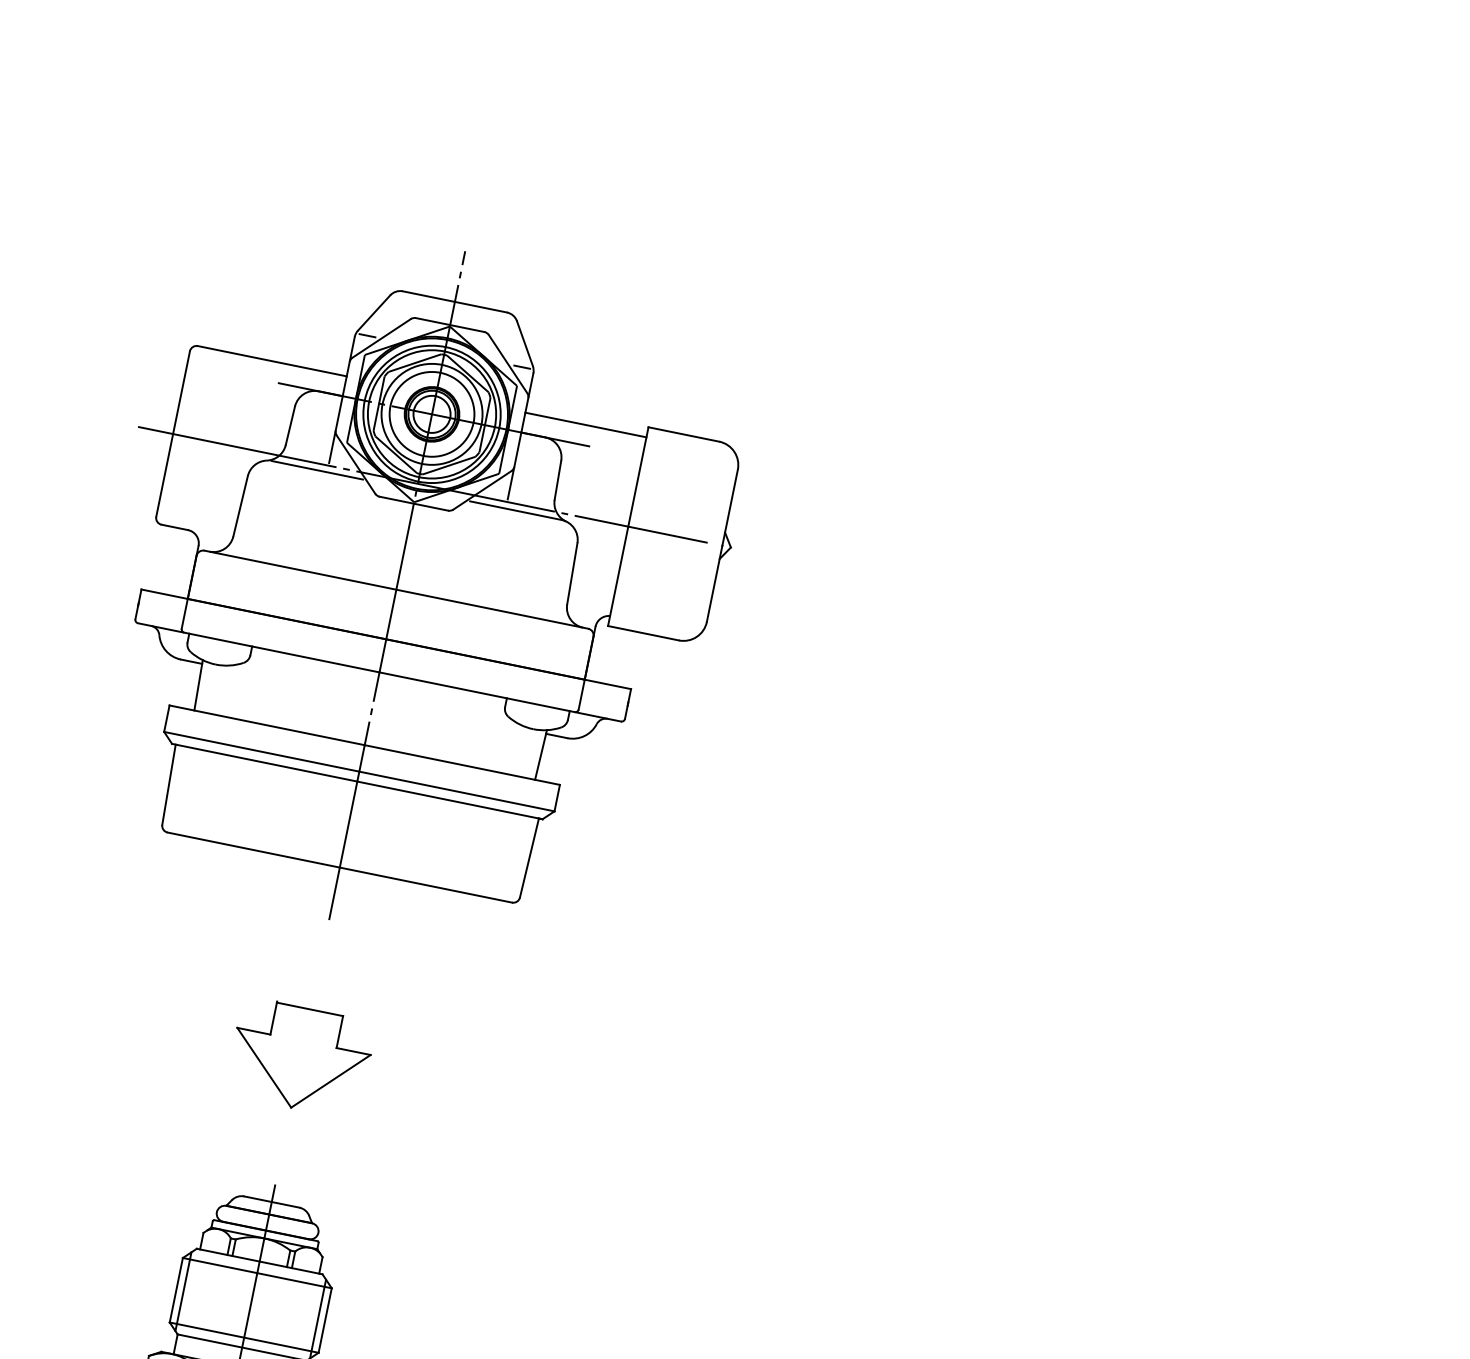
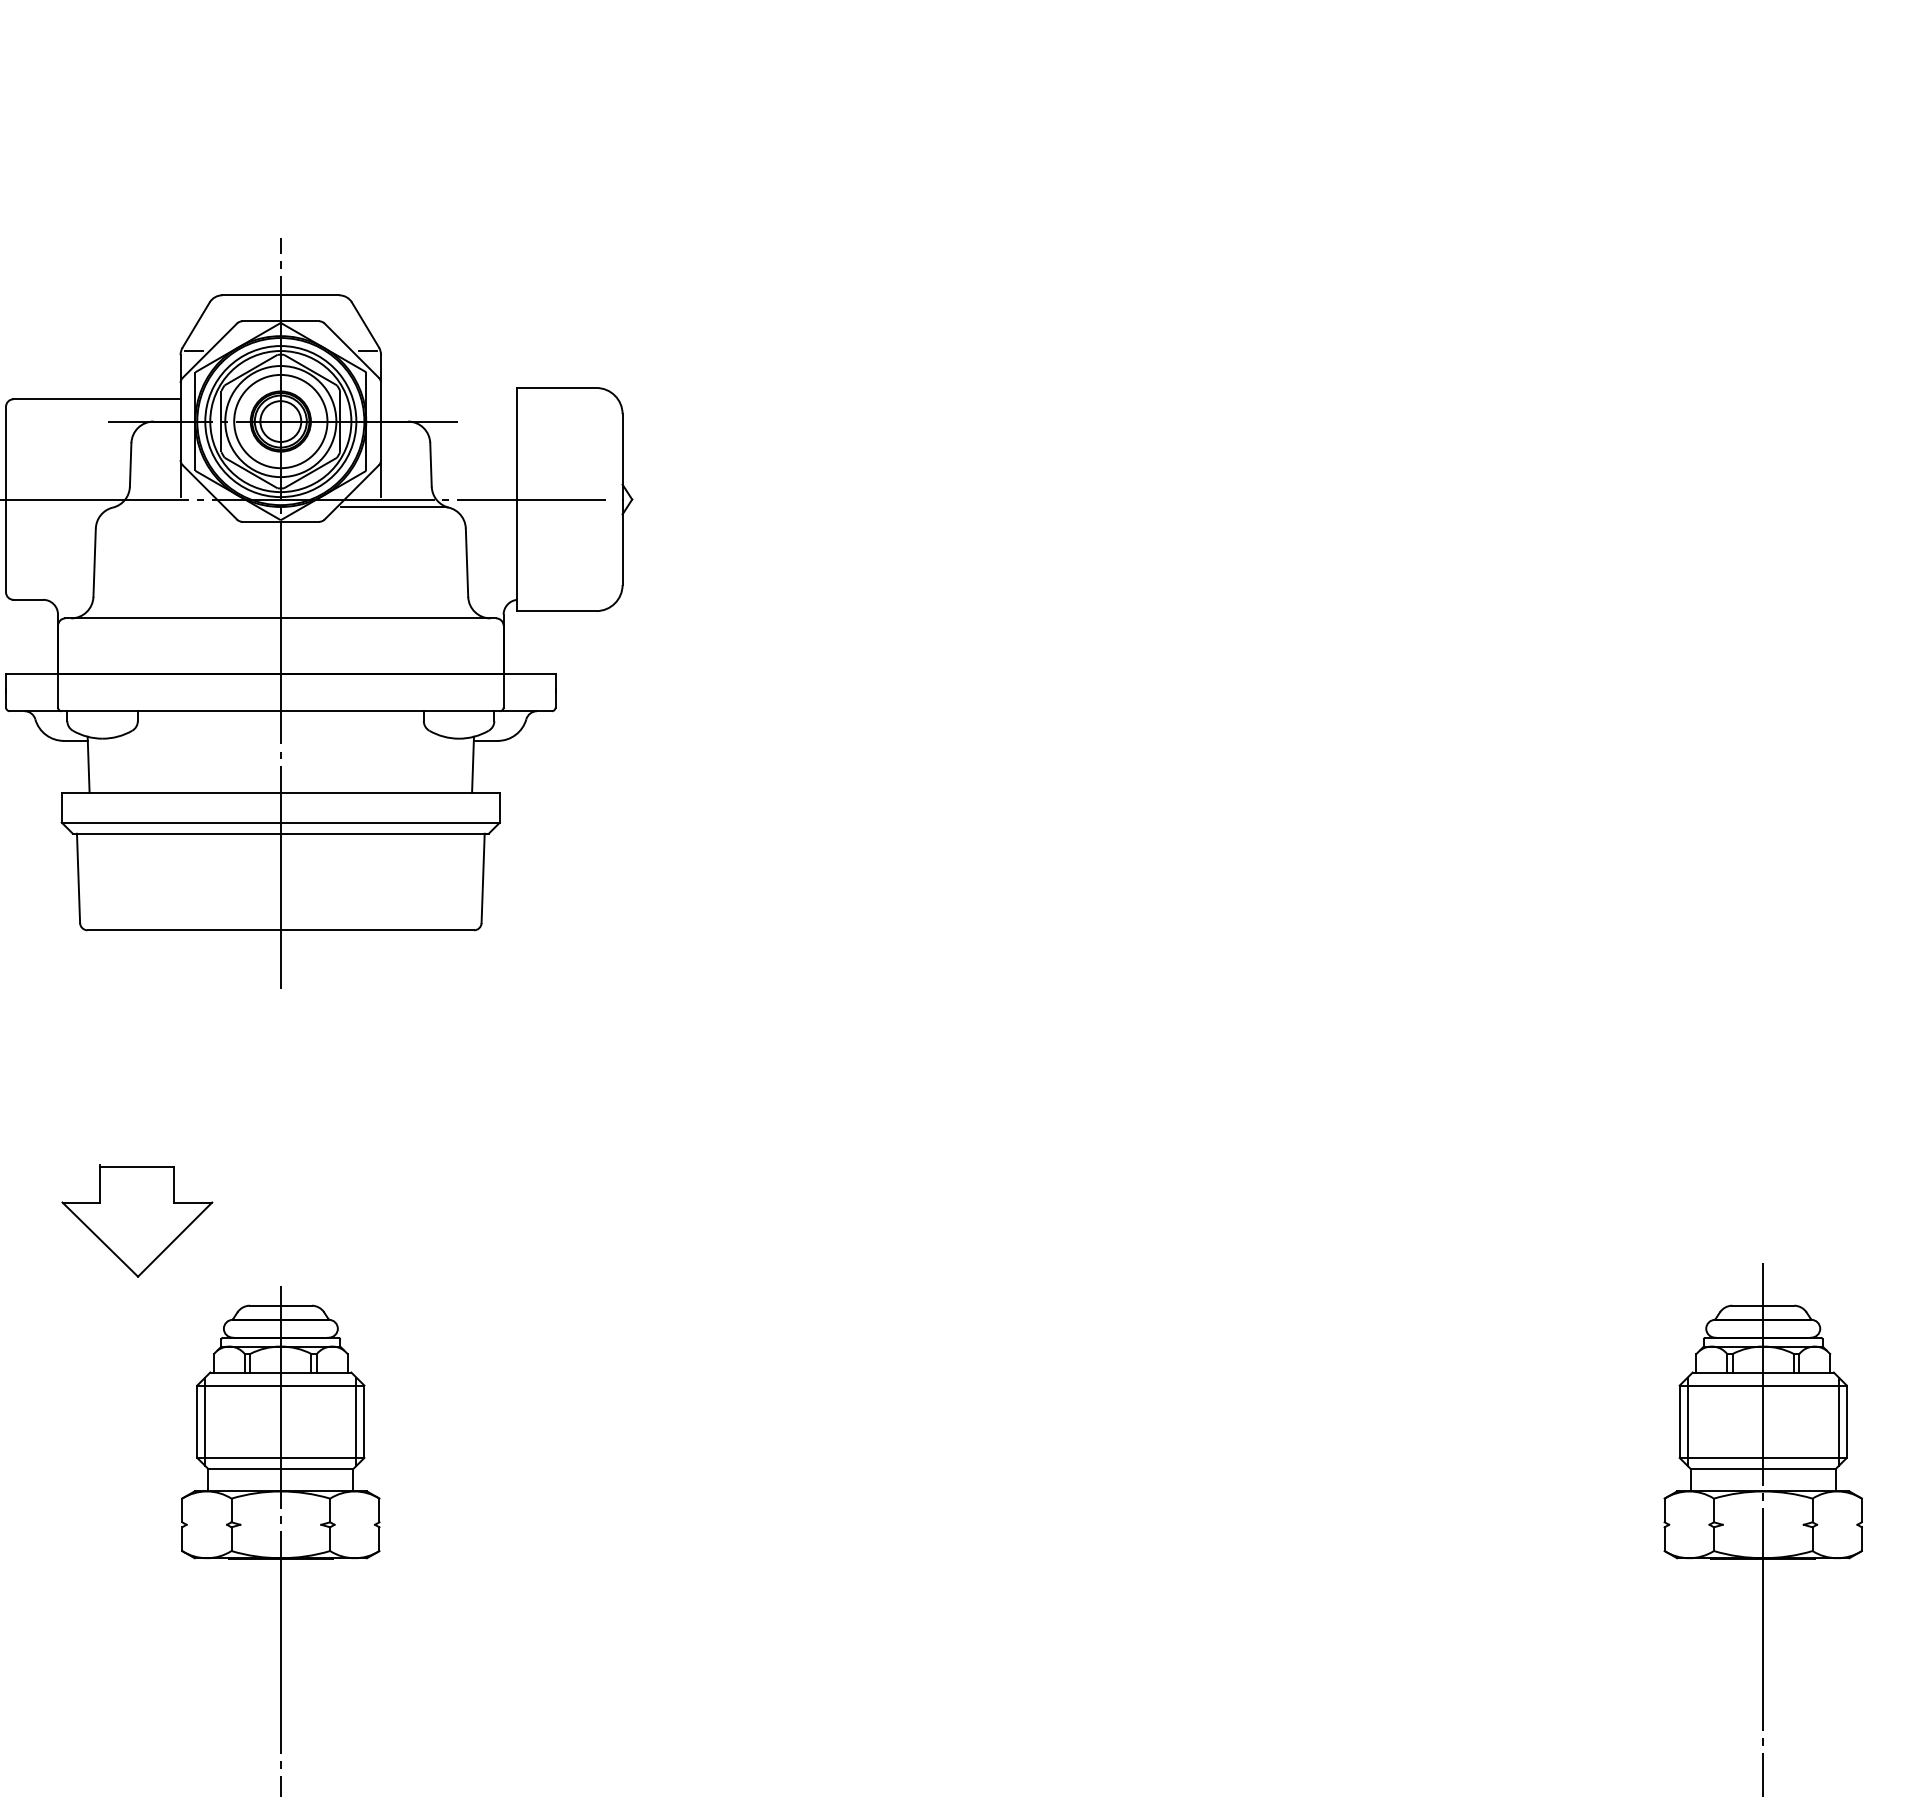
line: (586, 425) -> (449, 399), removed
line: (317, 469) -> (169, 506), removed
part: (300, 1057) -> (137, 1220), moved

